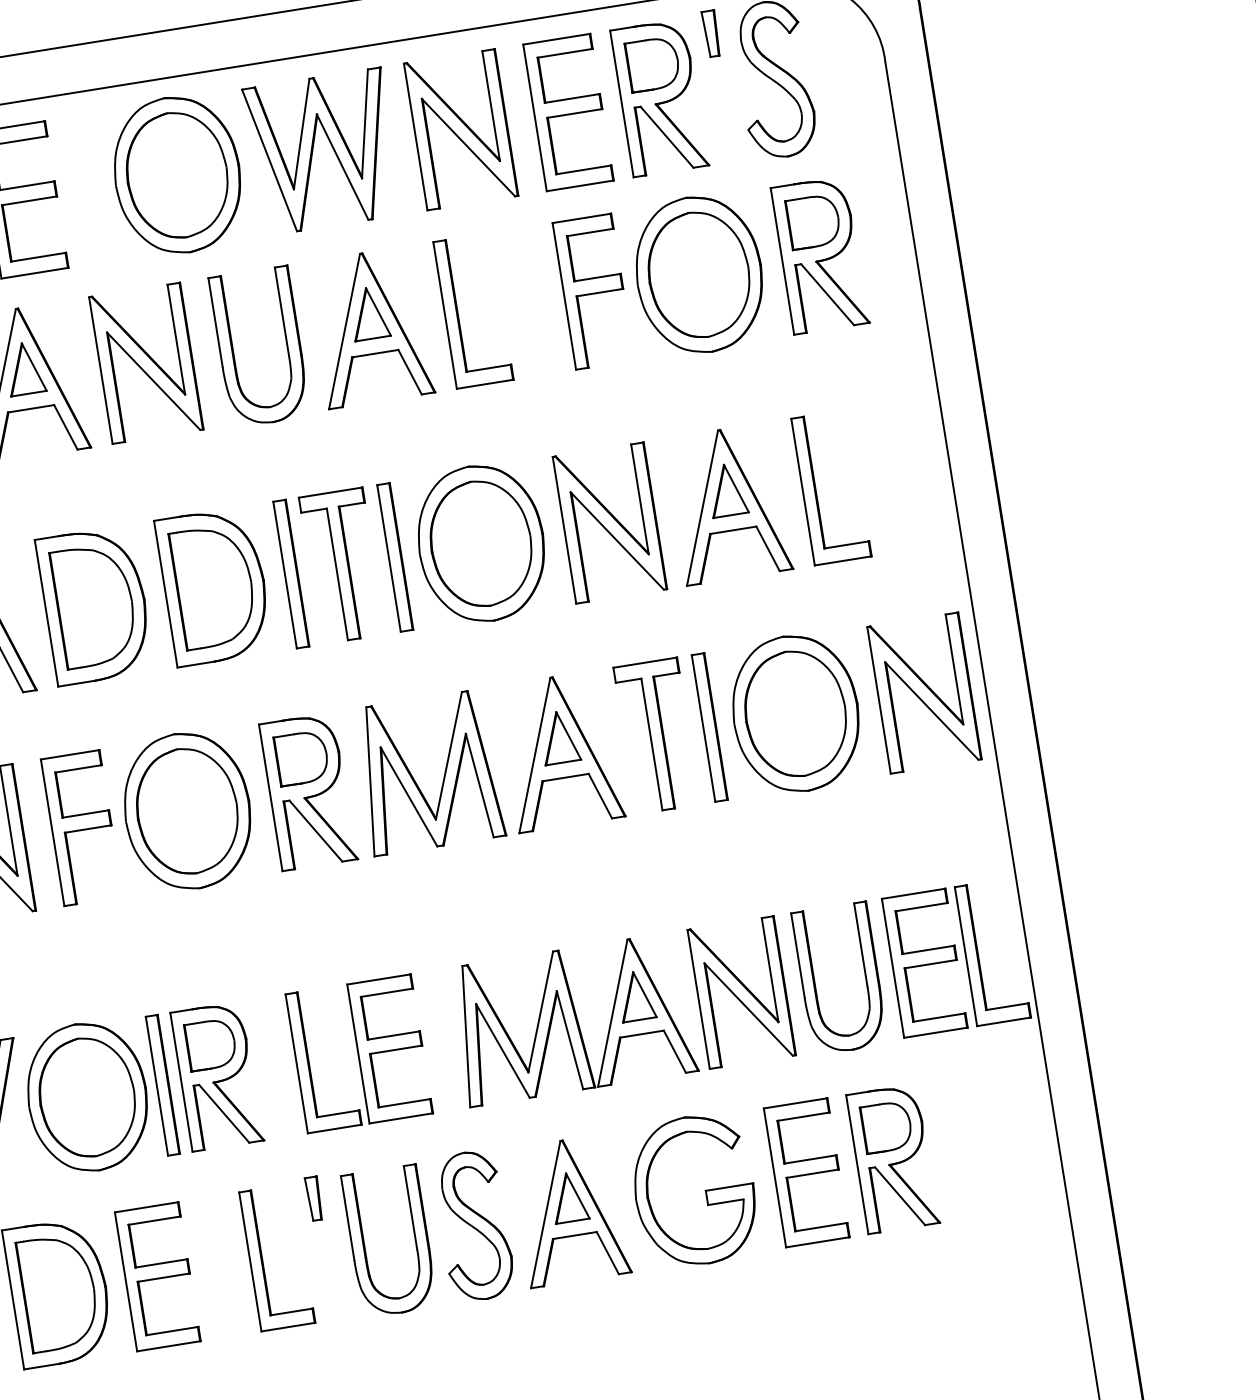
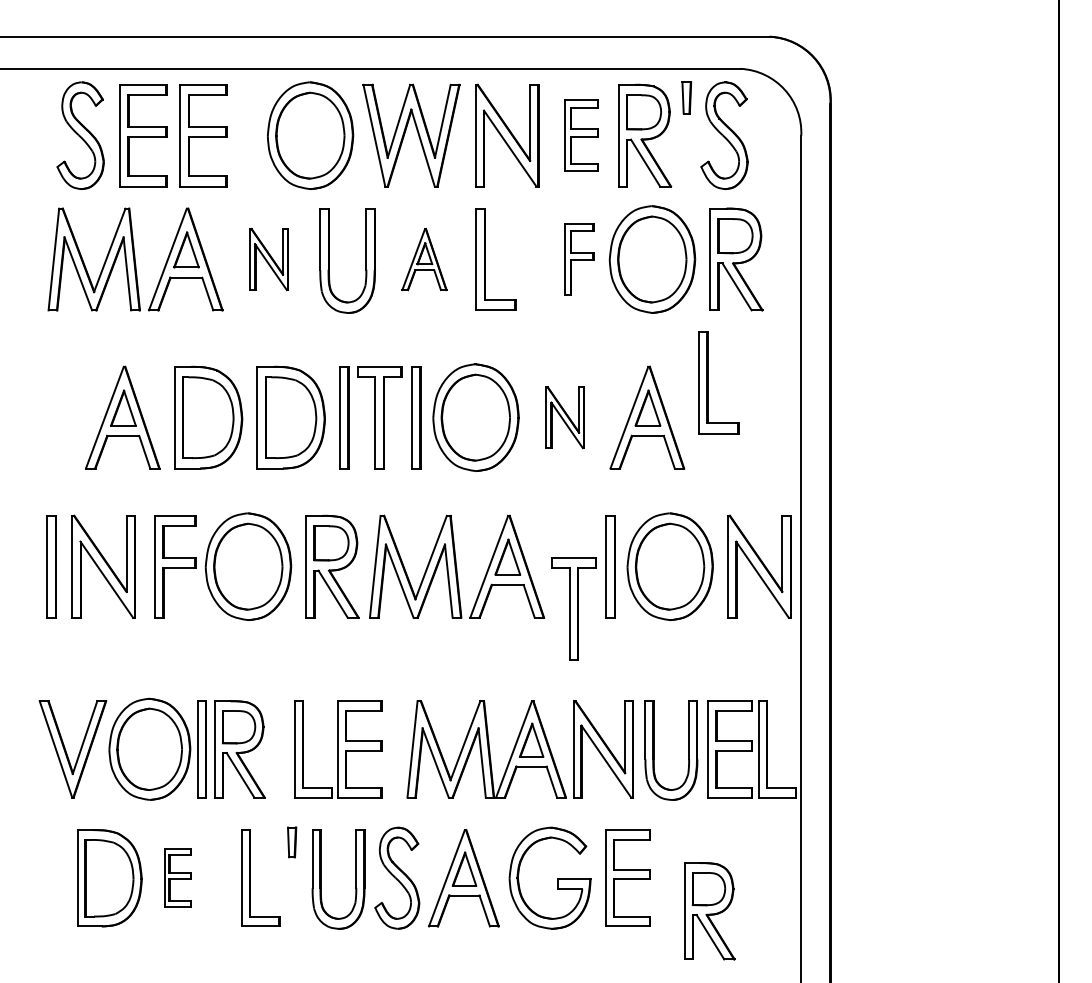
part: (568, 112) -> (581, 135), size x0.7
part: (594, 291) -> (579, 259), size x0.7
part: (370, 327) -> (424, 259), size x0.6
part: (146, 363) -> (269, 259), size x0.6
part: (816, 489) -> (708, 382), moved
part: (610, 522) -> (565, 417), size x0.6
part: (656, 735) -> (573, 608), moved
part: (892, 1159) -> (709, 911), moved
part: (156, 1275) -> (177, 877), size x0.6

